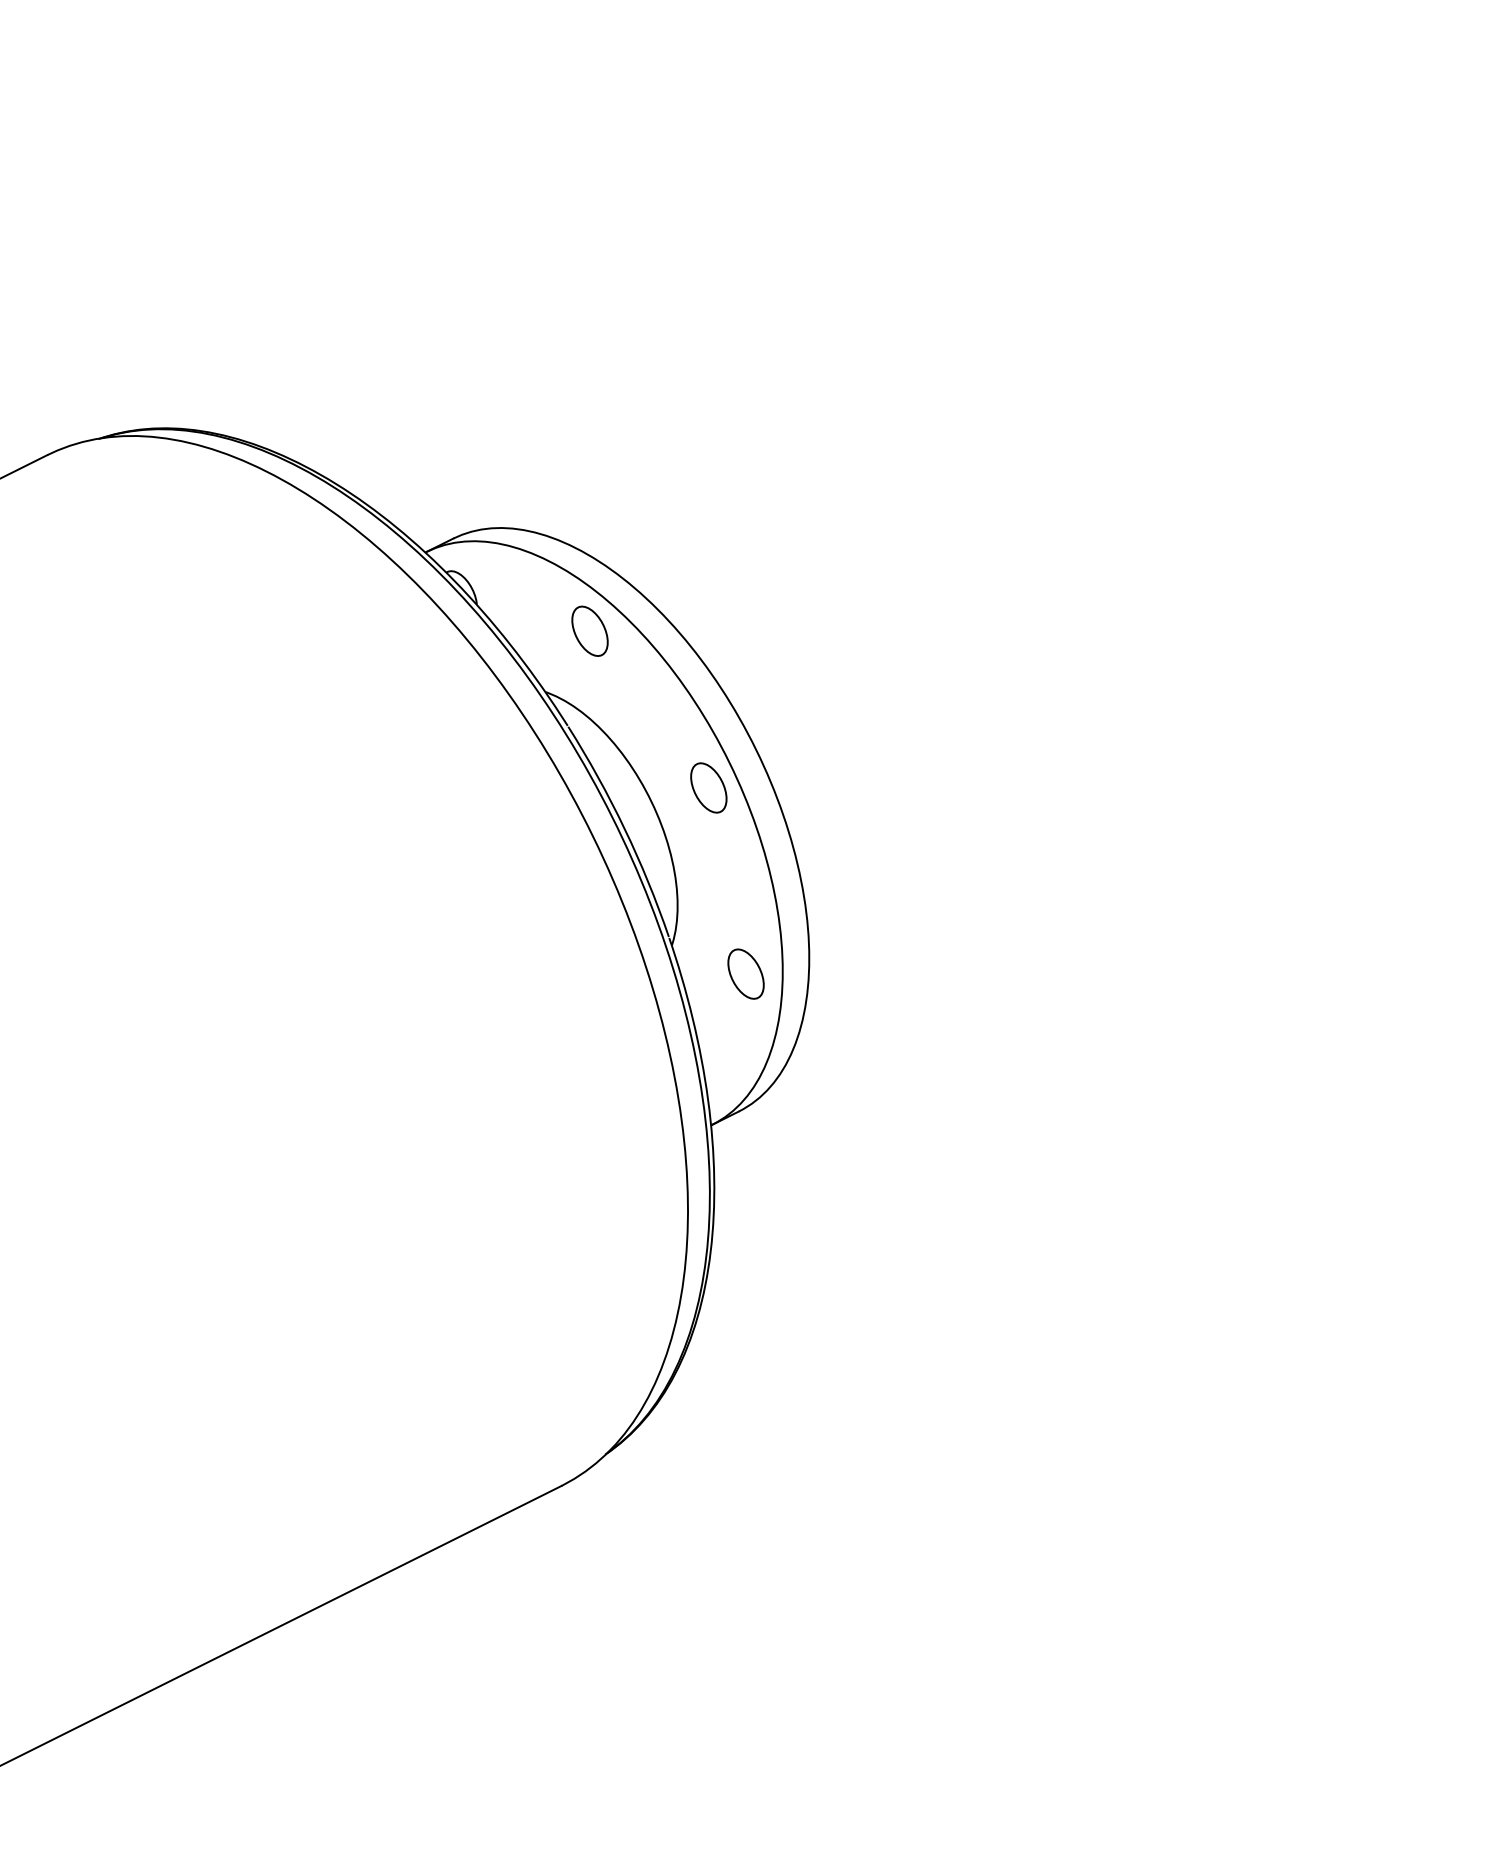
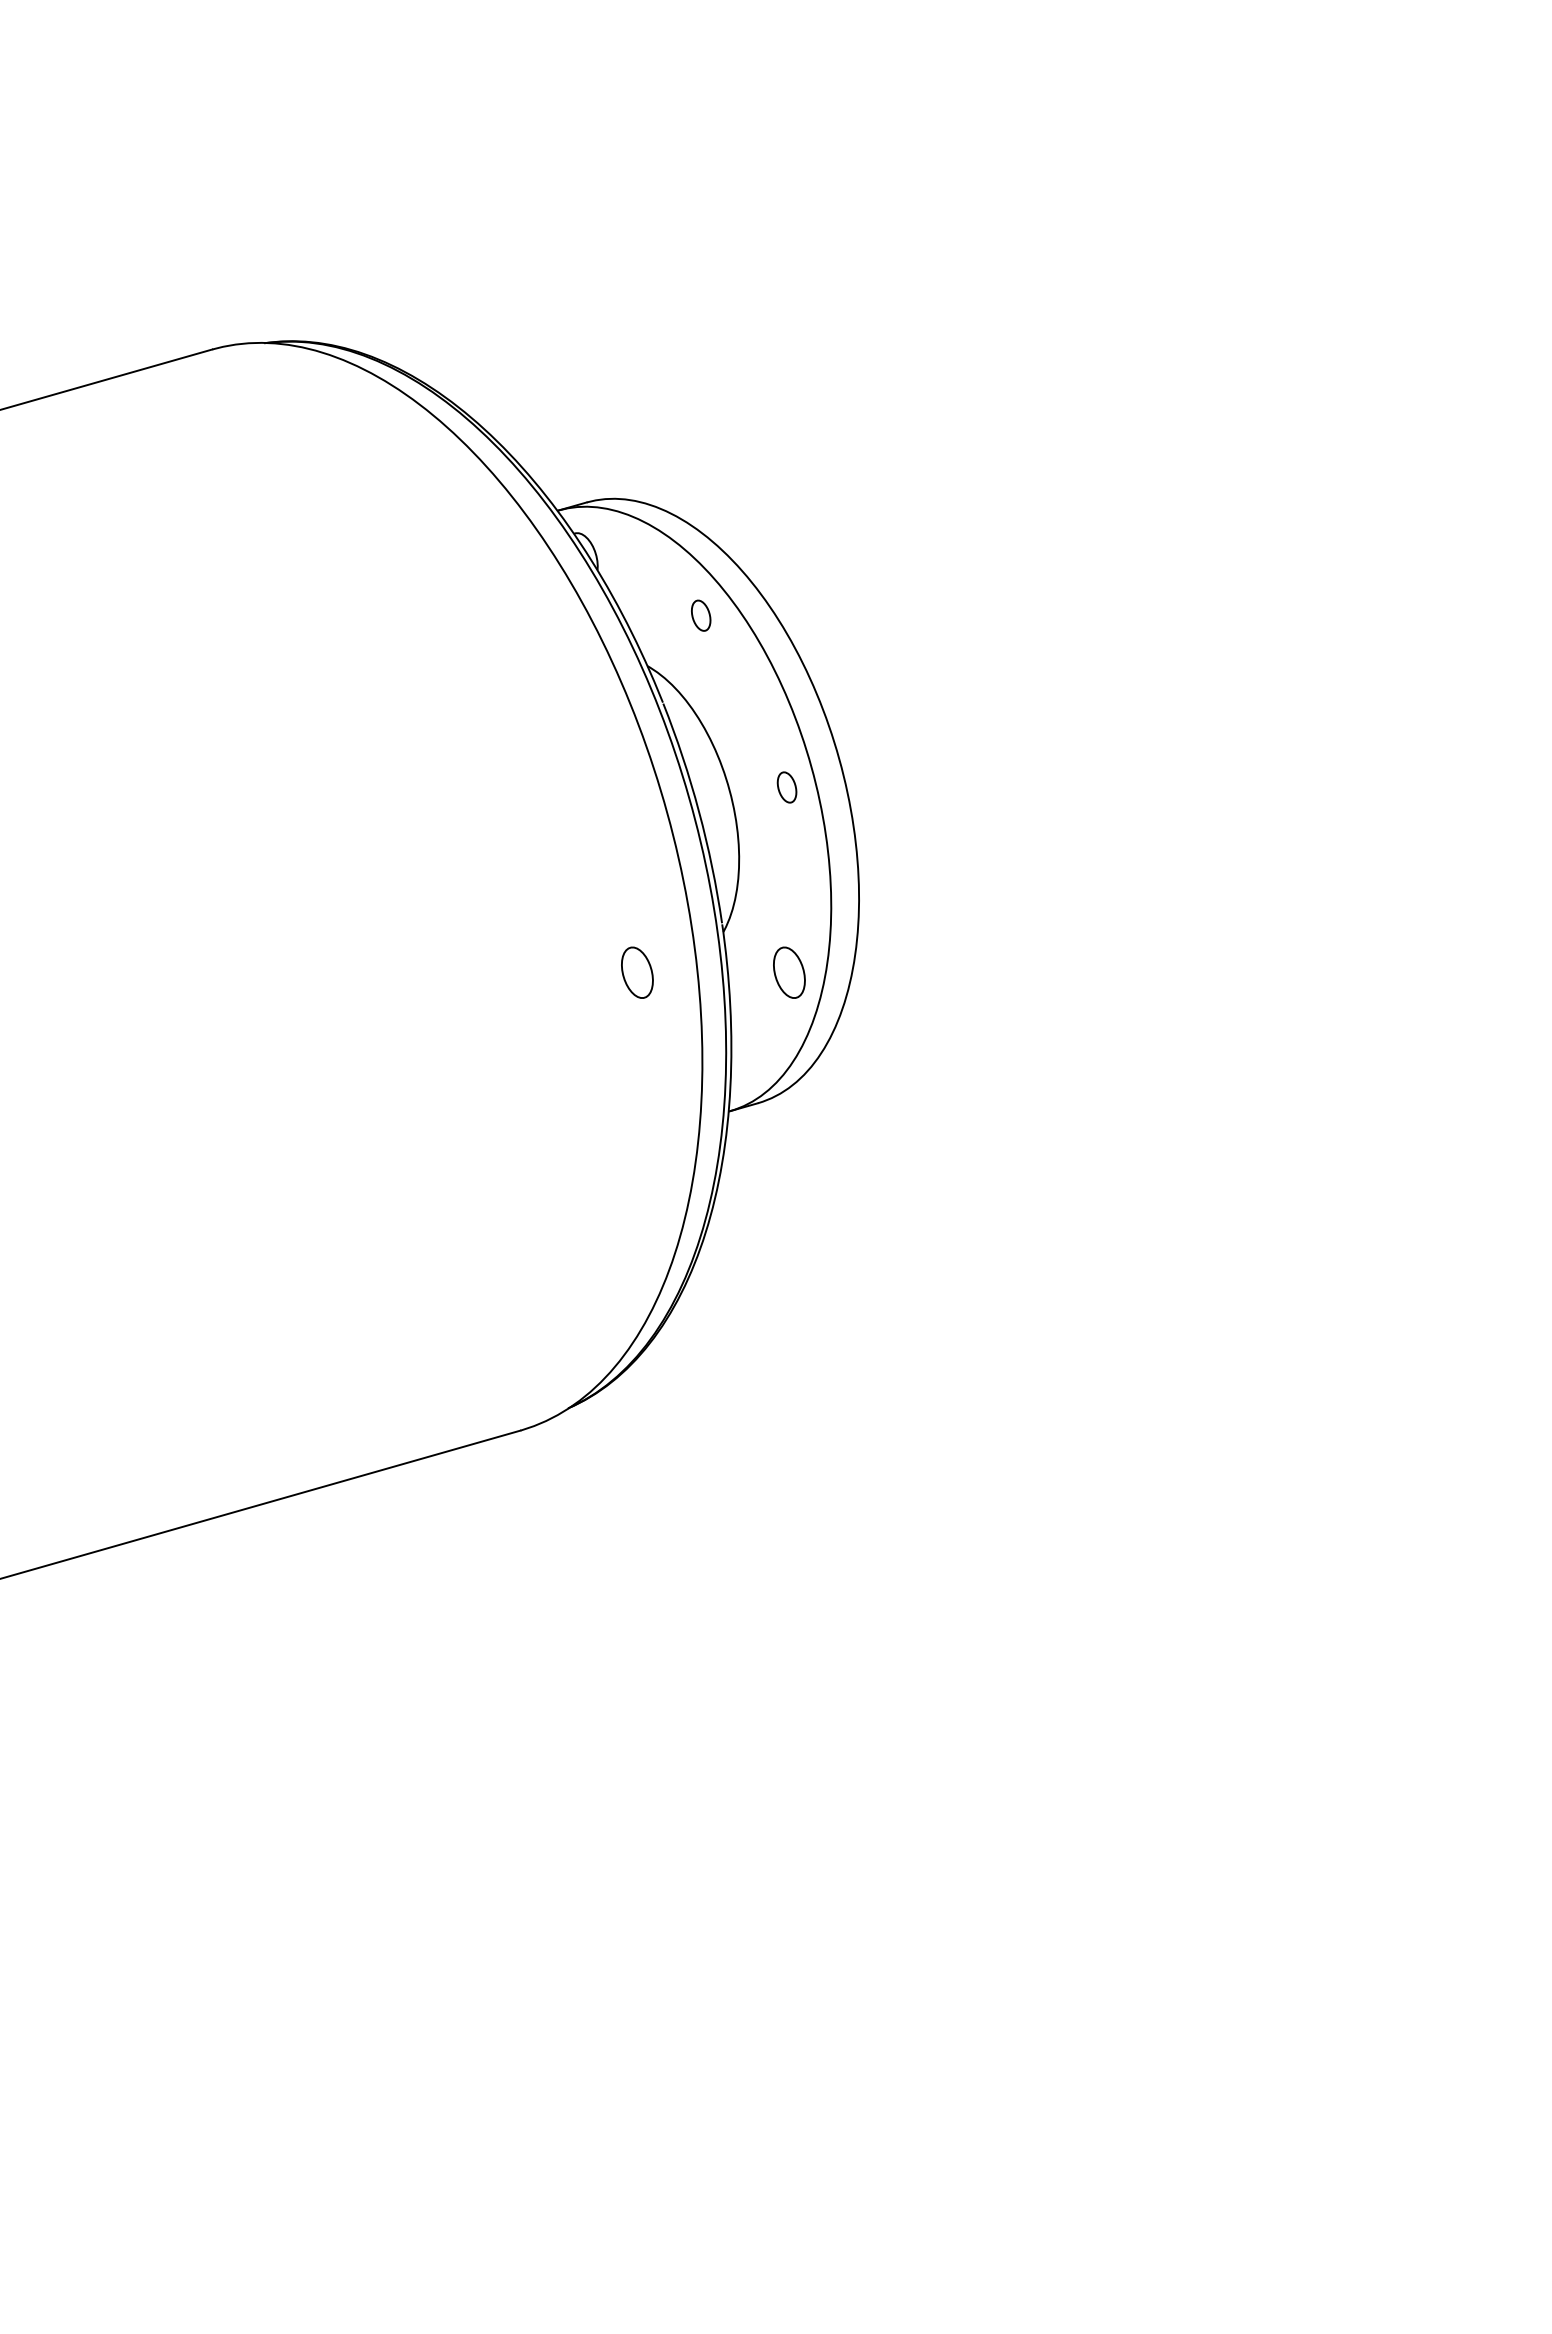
part: (589, 631) -> (700, 615), size x0.6
part: (708, 788) -> (786, 787), size x0.6
part: (592, 1002) -> (637, 972), added

